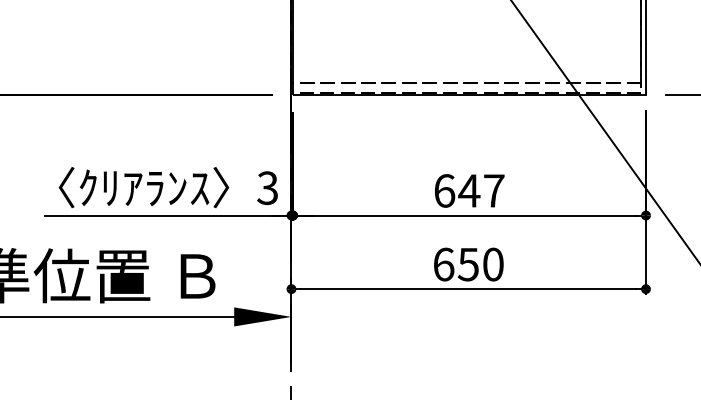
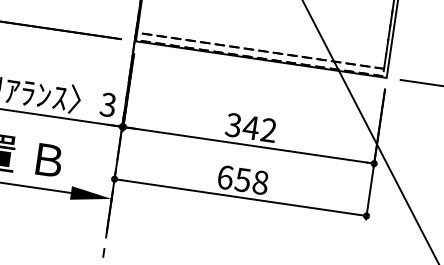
text: (468, 190) -> (250, 127), 647 -> 342
text: (493, 264) -> (260, 182), 650 -> 658

